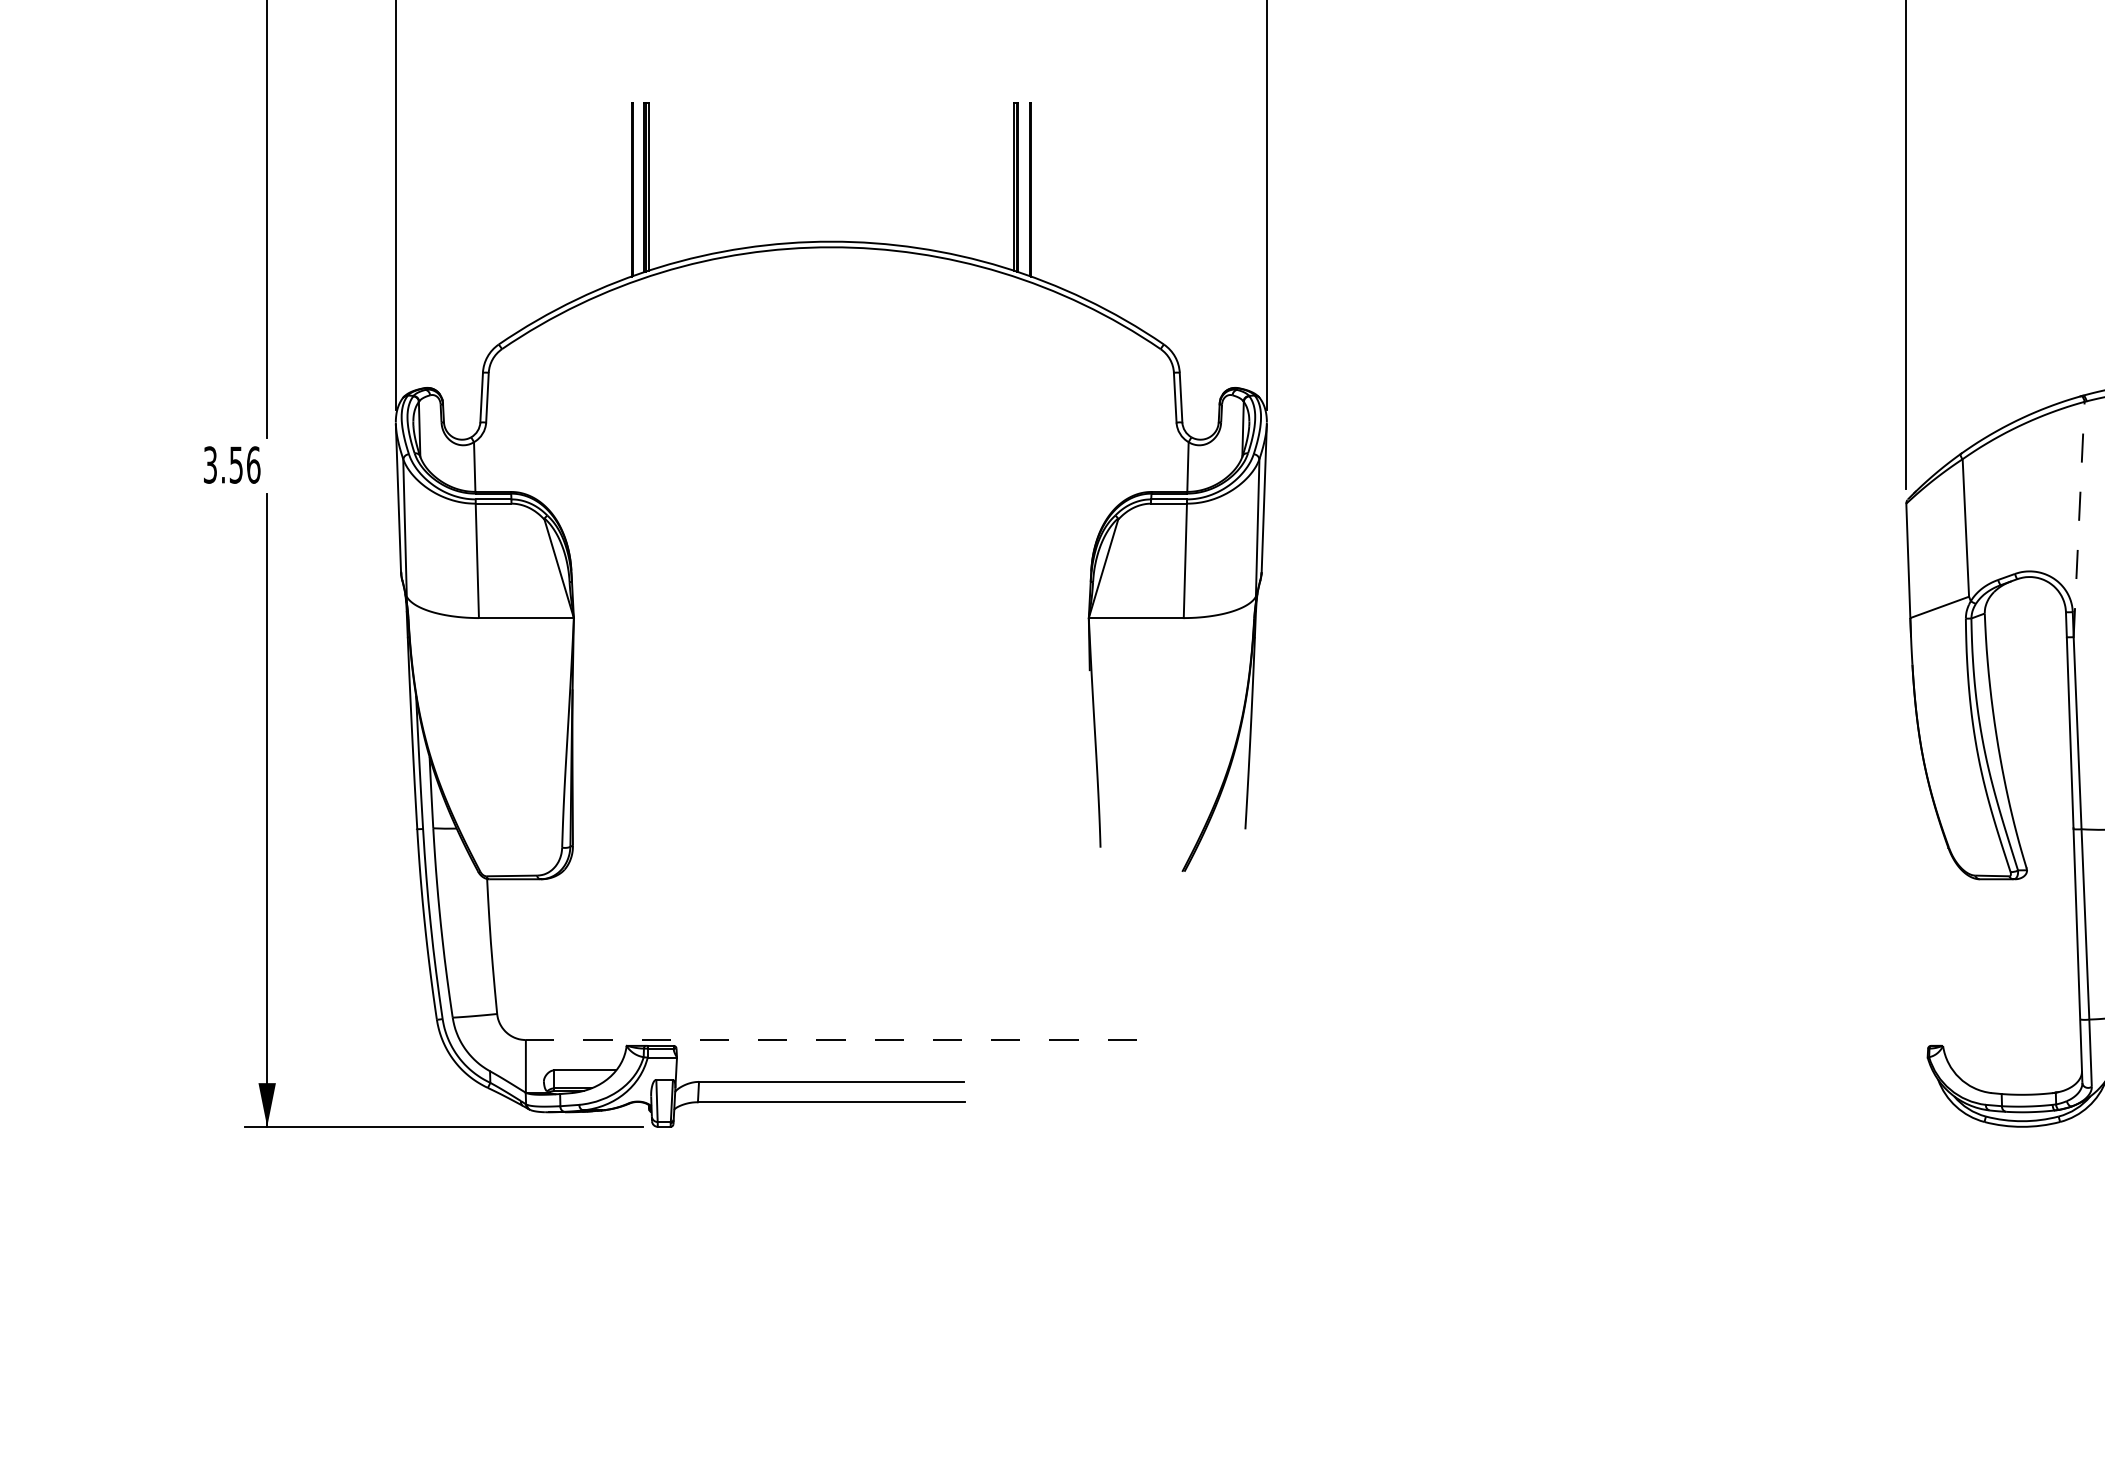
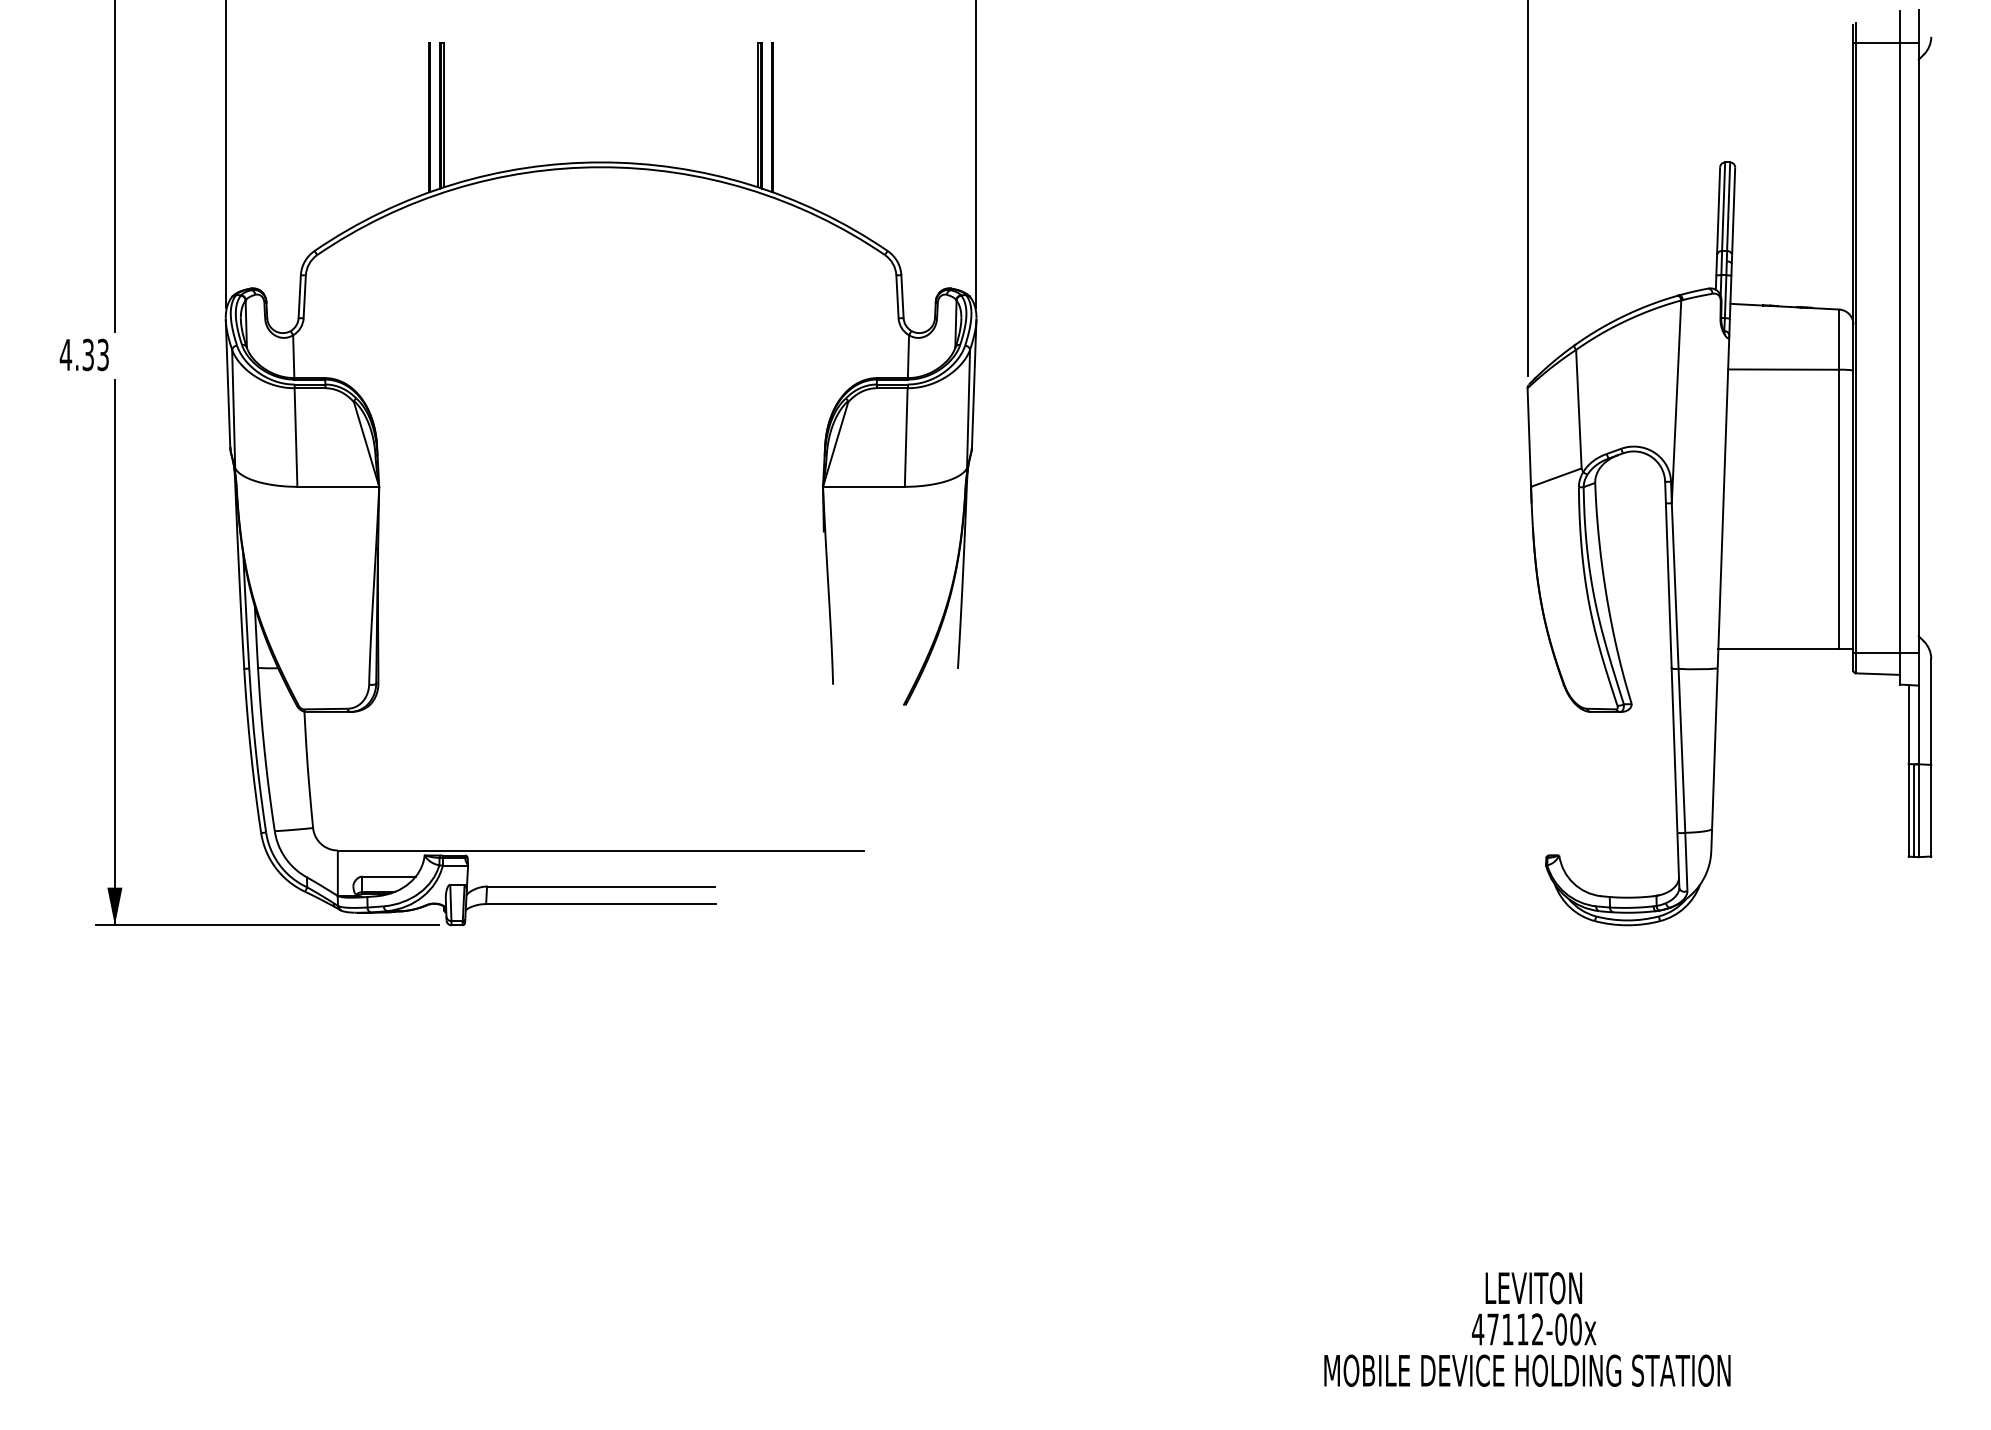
text: (231, 464) -> (84, 354), 3.56 -> 4.33
line: (2079, 519) -> (1676, 401), dashed -> solid
line: (830, 1040) -> (600, 850), dashed -> solid

